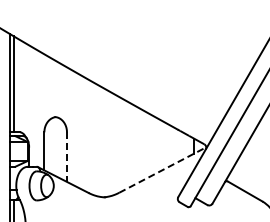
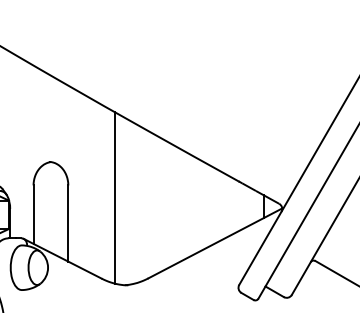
line: (97, 140) -> (115, 197), added
line: (67, 157) -> (69, 224), dashed -> solid
line: (163, 169) -> (216, 242), dashed -> solid

